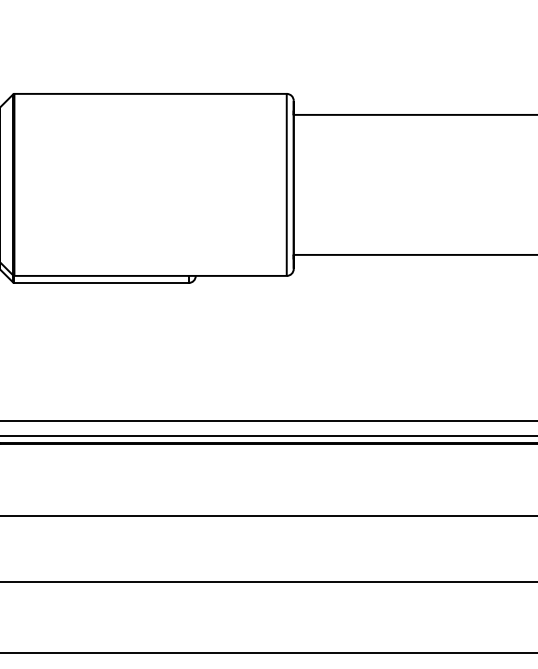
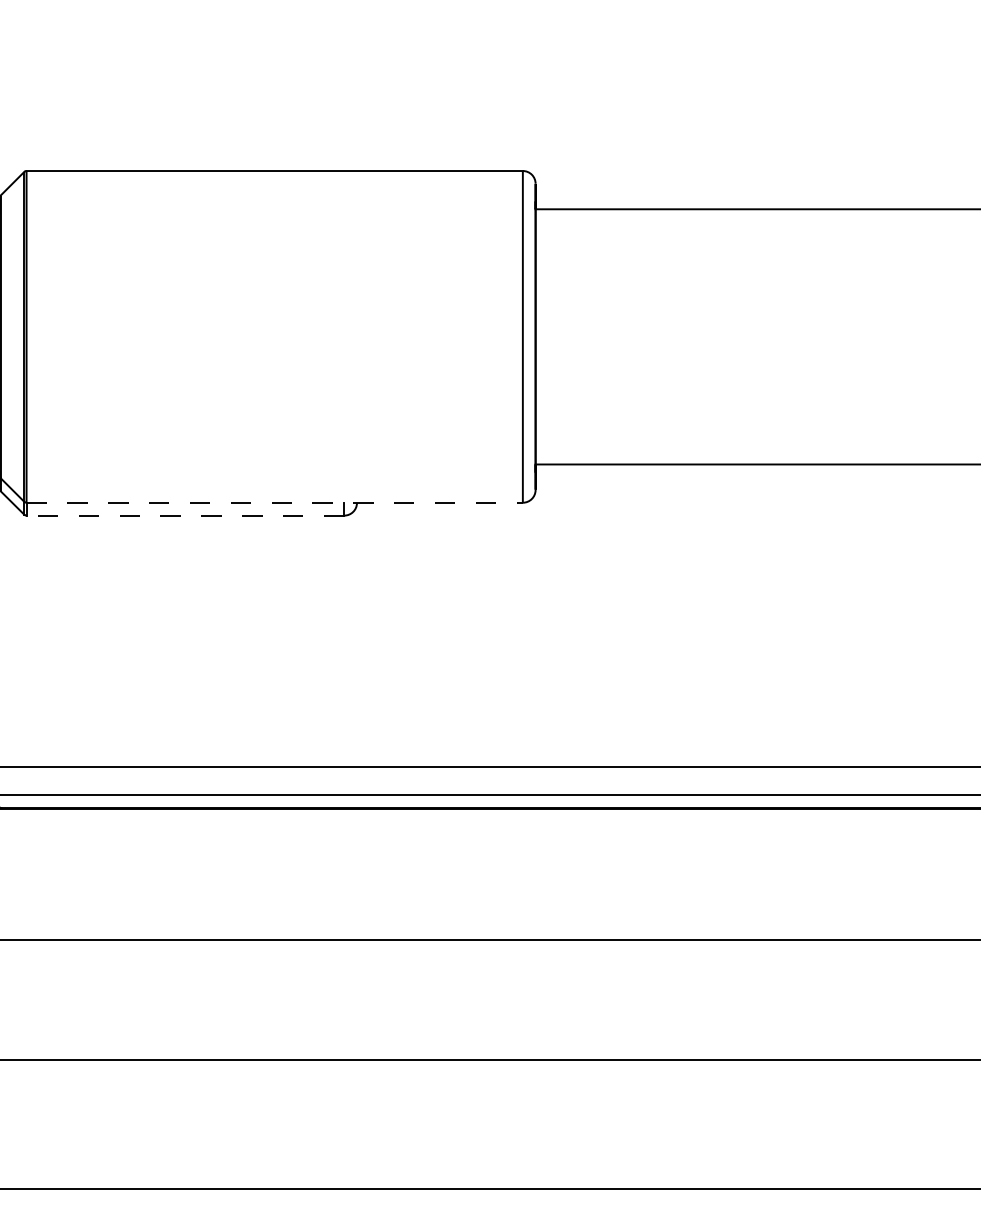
line: (151, 275) -> (276, 501), solid -> dashed
line: (101, 282) -> (185, 514), solid -> dashed

